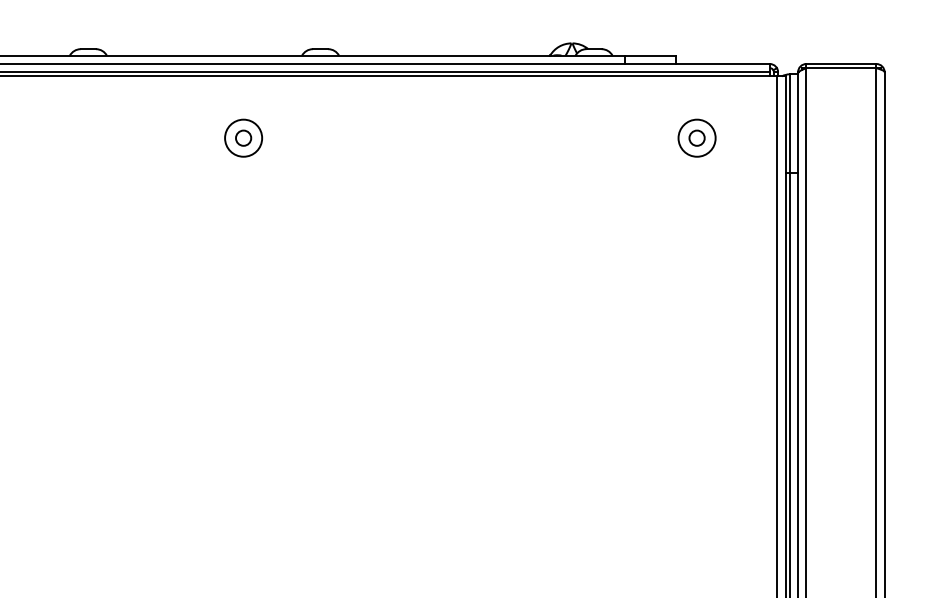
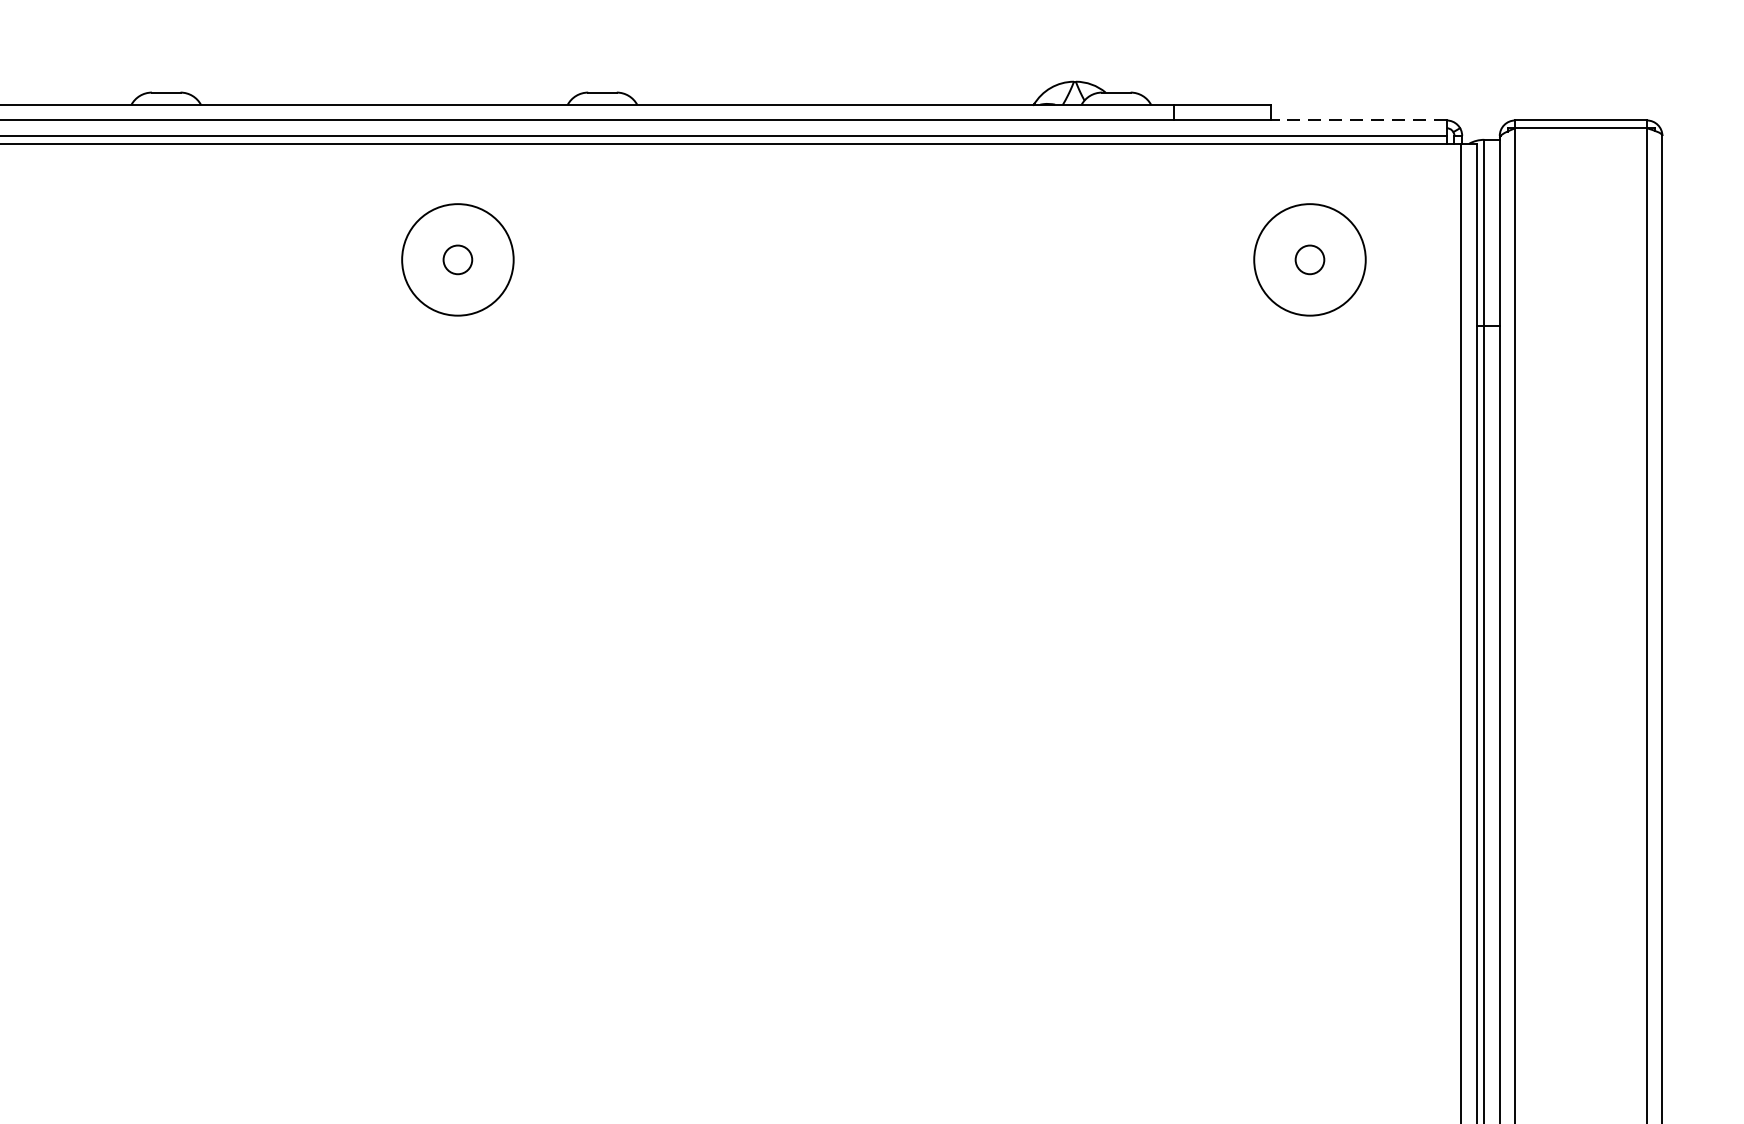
line: (723, 64) -> (1359, 121), solid -> dashed
circle: (243, 137) -> (457, 258), size x1.6
circle: (696, 137) -> (1308, 258), size x1.6

